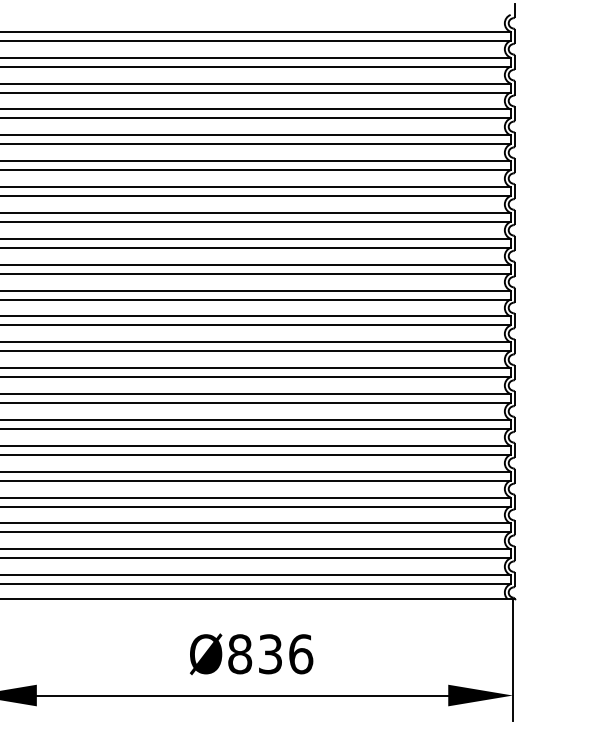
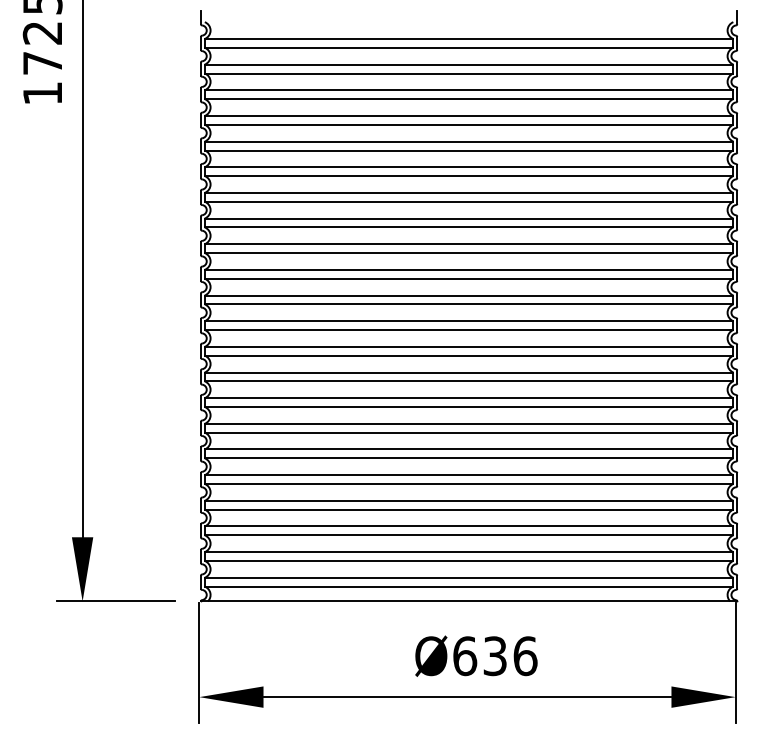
text: (240, 653) -> (465, 655), Ø836 -> Ø636

